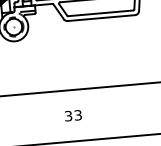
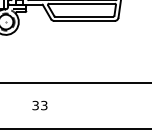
text: (72, 115) -> (39, 105), moved

